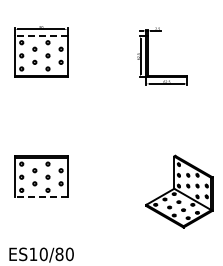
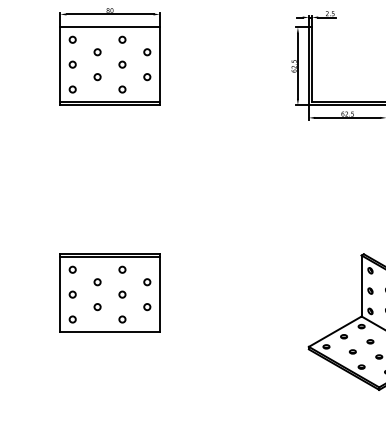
line: (40, 36) -> (108, 28), dashed -> solid
line: (40, 196) -> (108, 331), dashed -> solid

